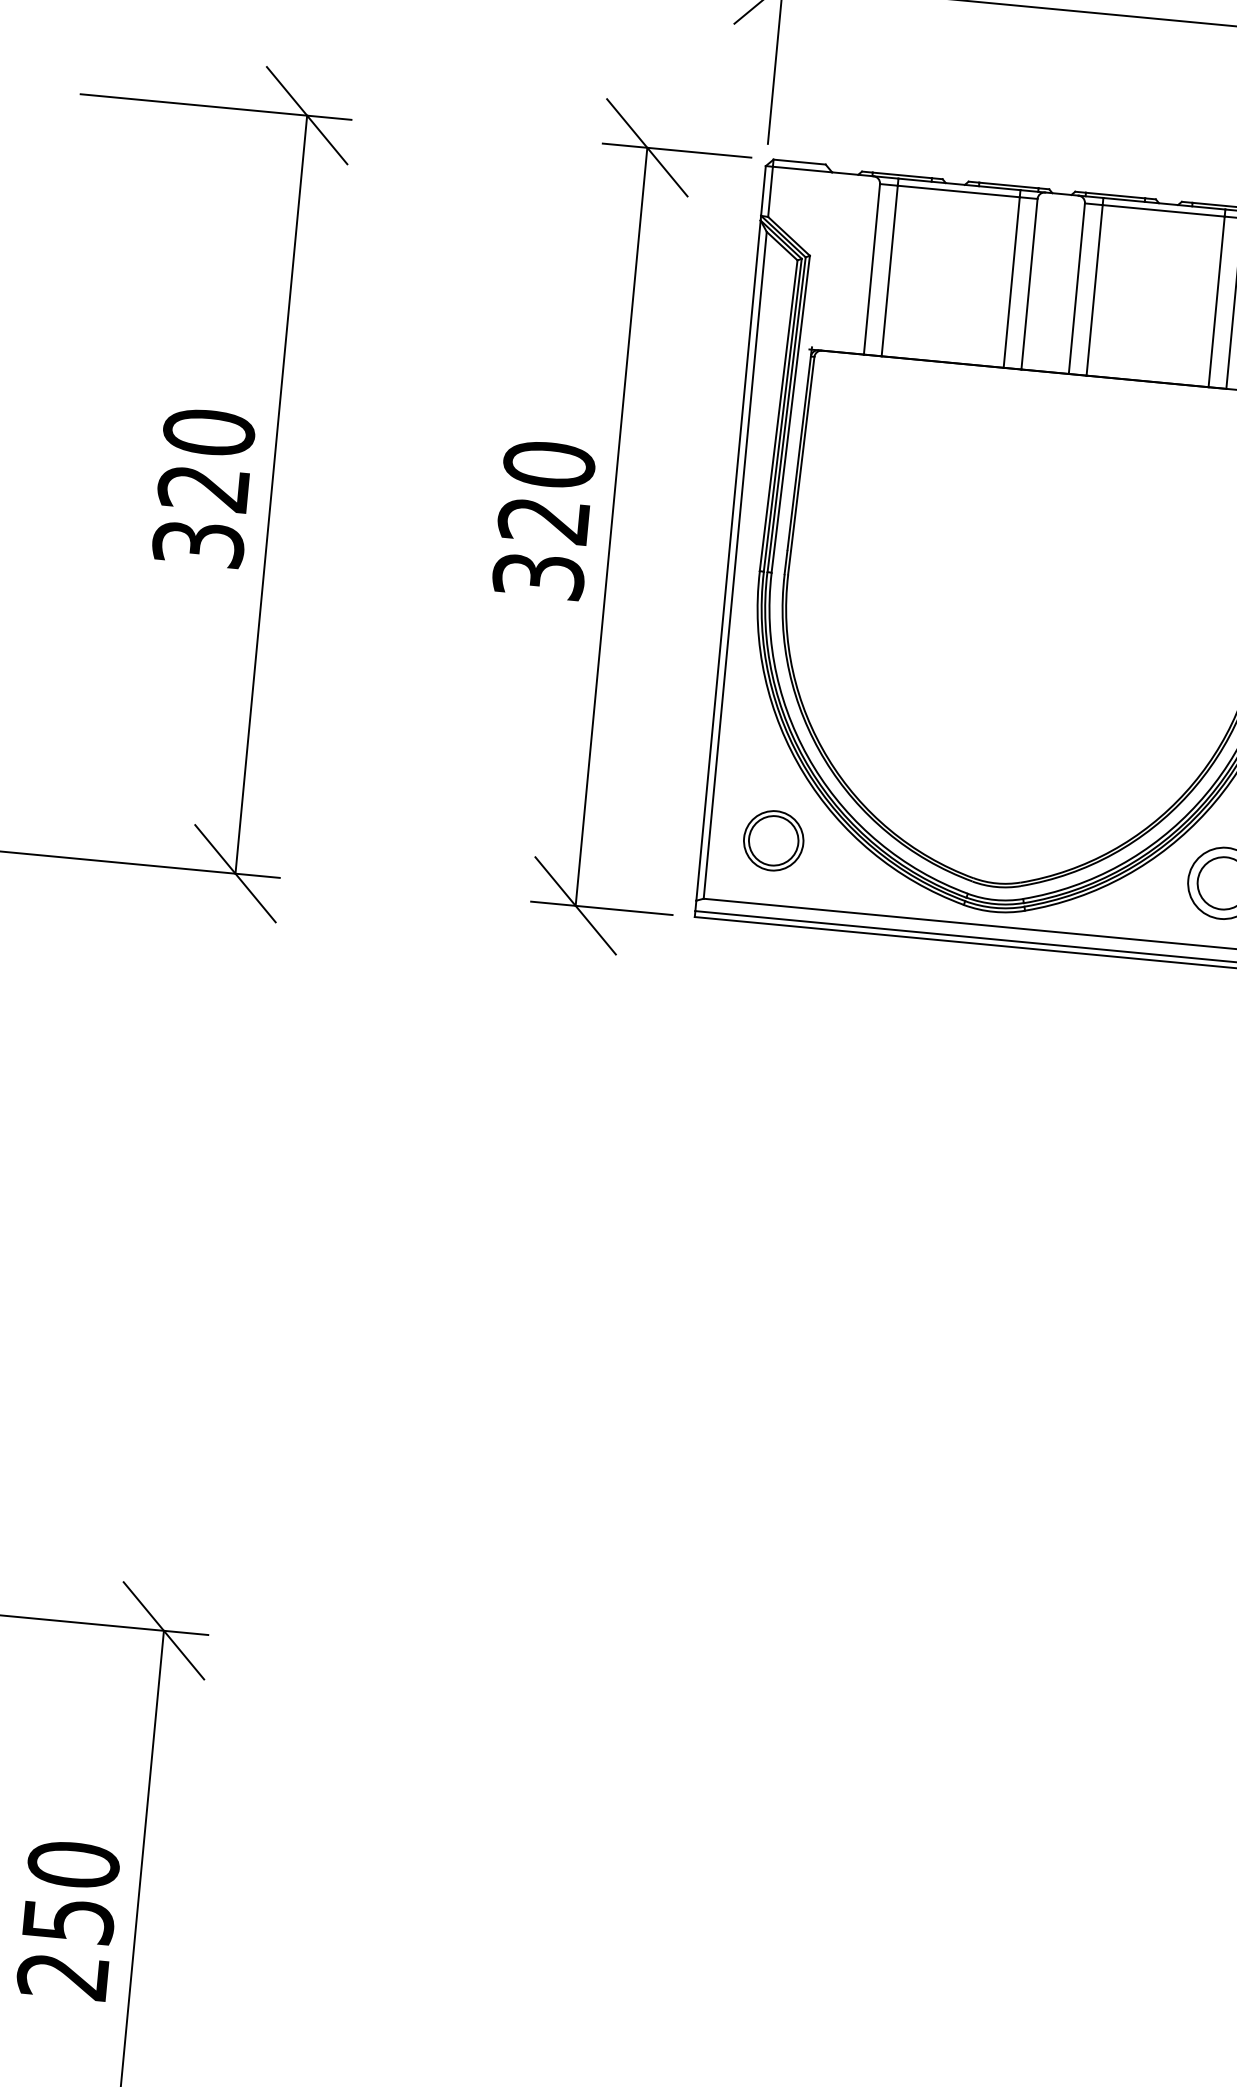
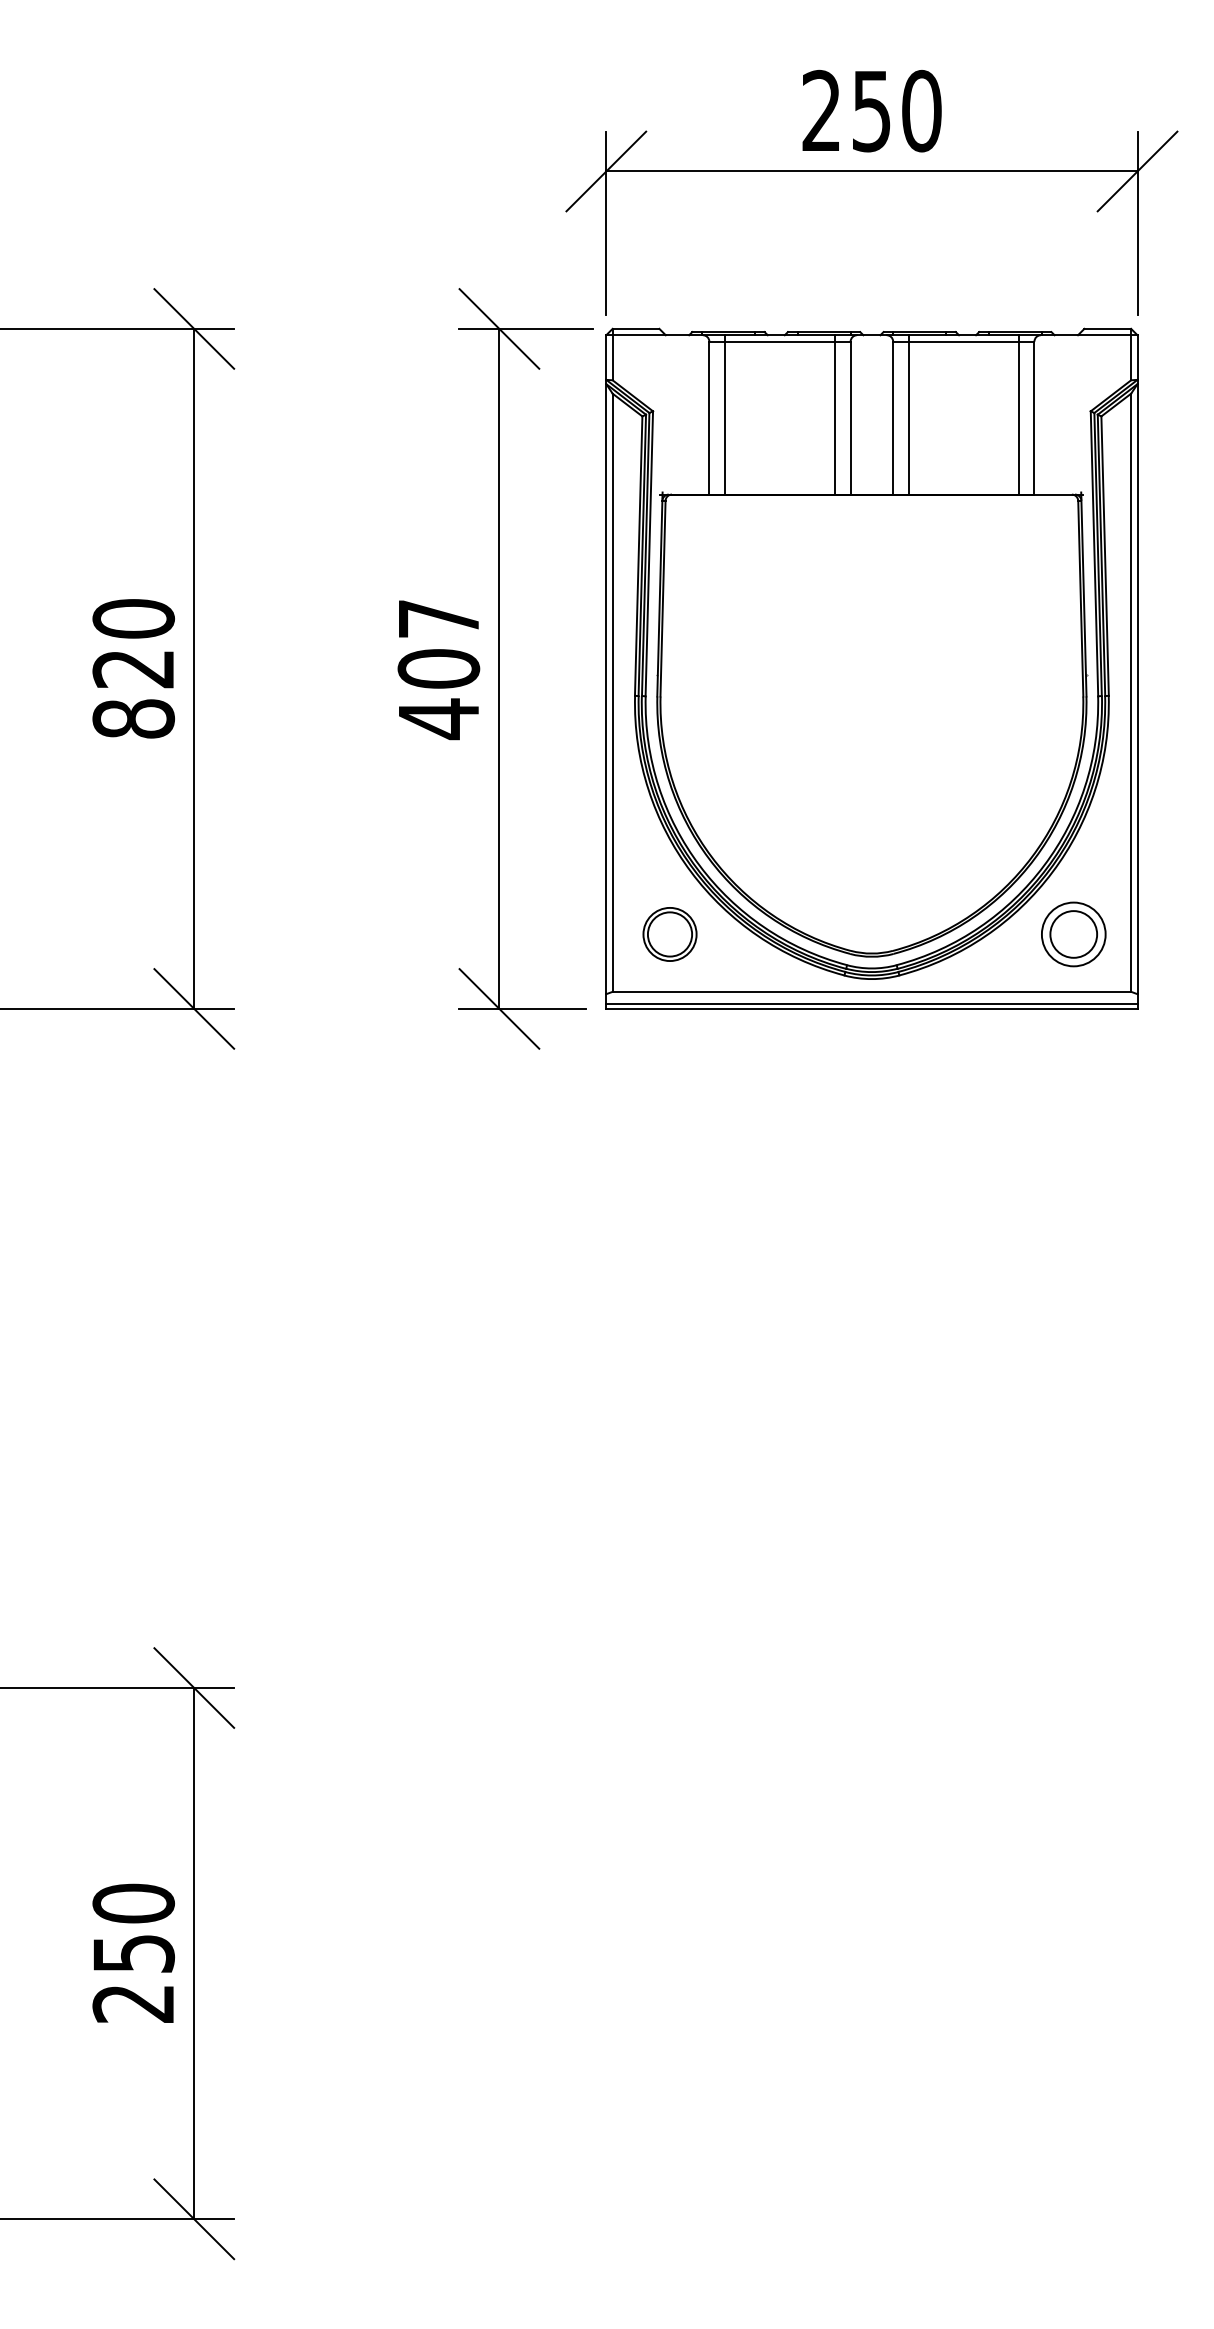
text: (543, 521) -> (438, 669), 320 -> 407
text: (198, 543) -> (133, 718), 320 -> 820

